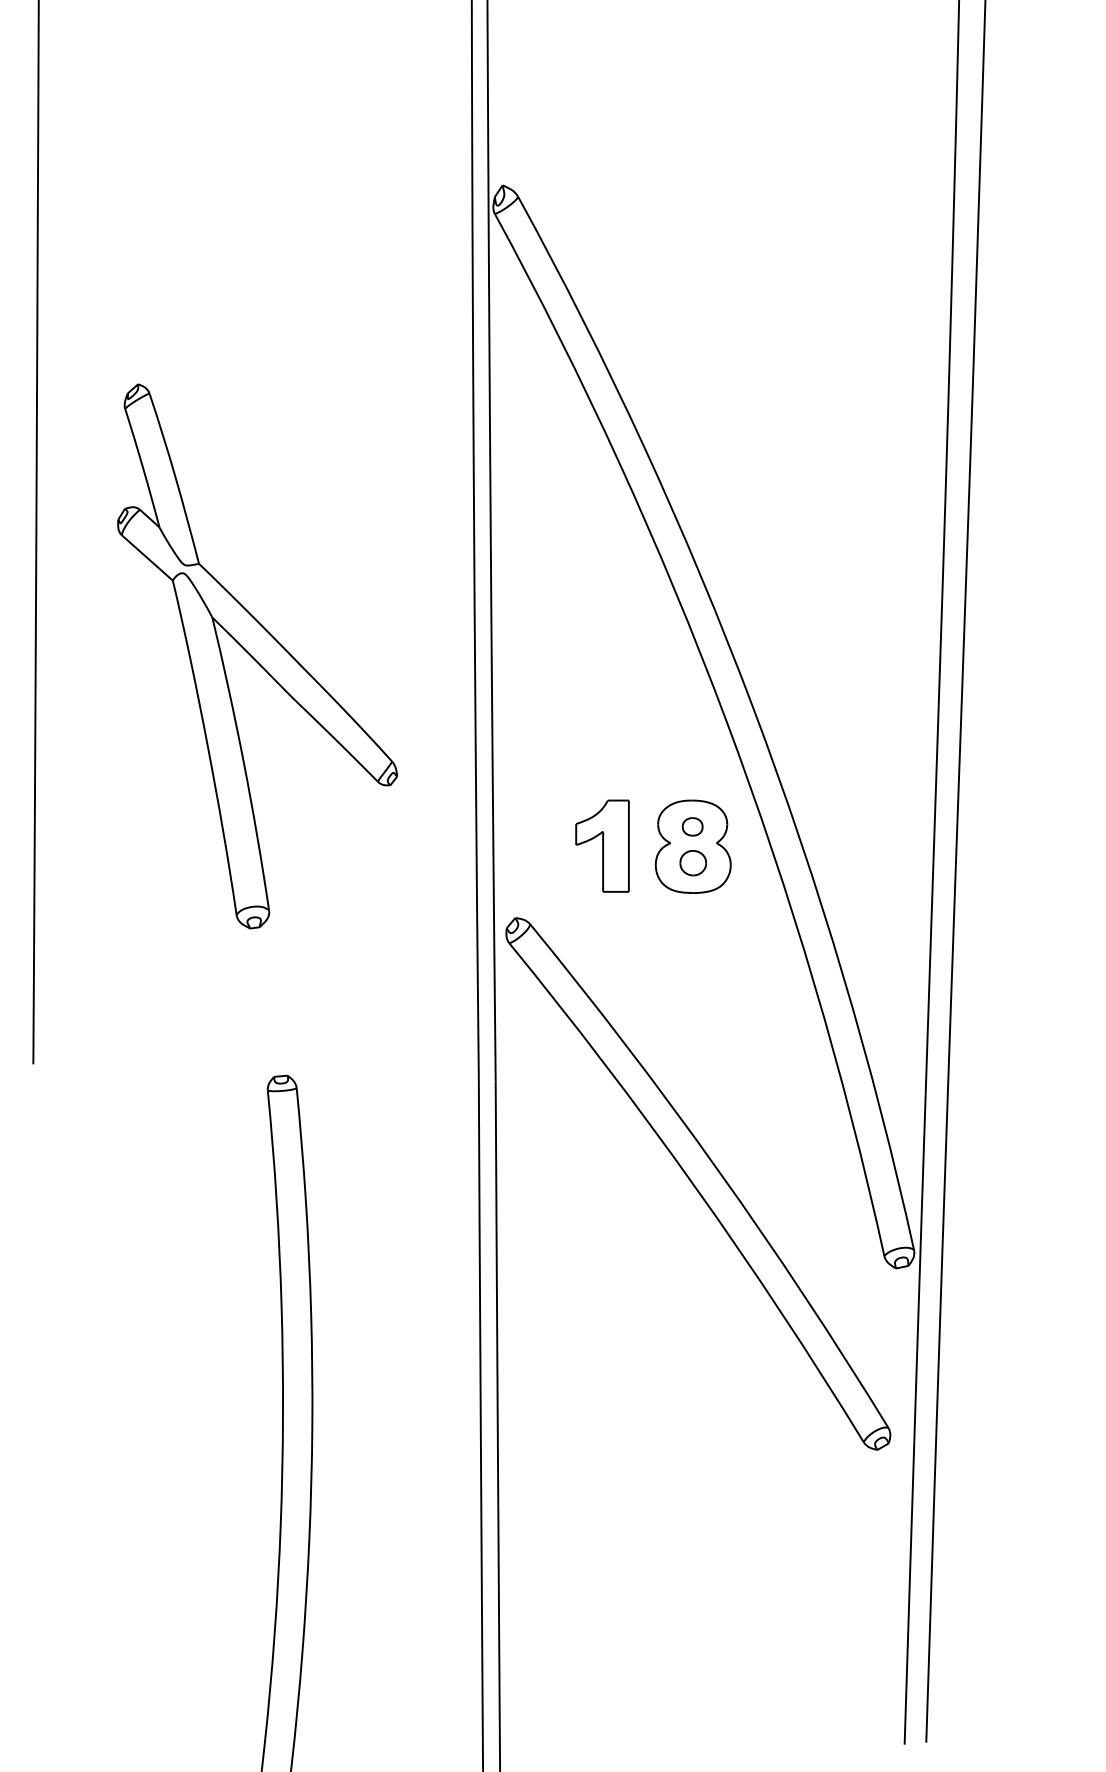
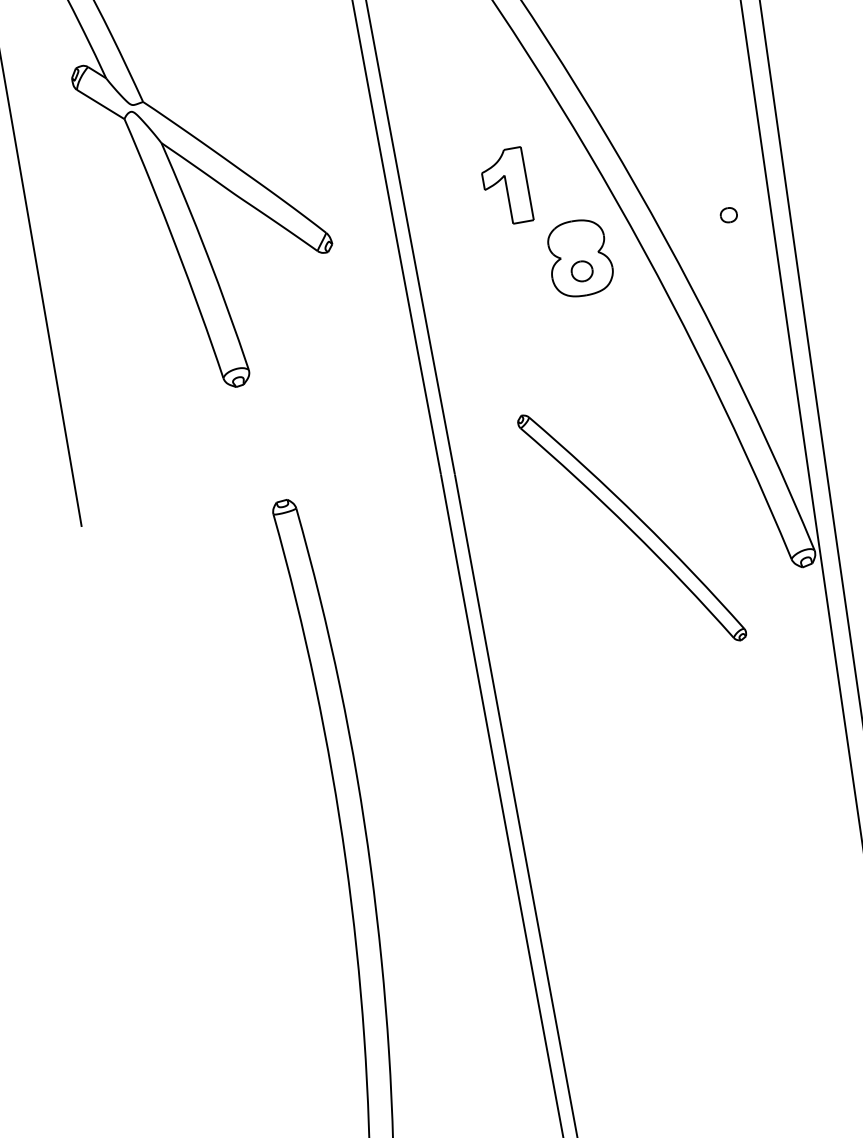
part: (692, 826) -> (728, 214), moved
part: (602, 845) -> (506, 186), moved
part: (698, 1183) -> (632, 527), size x0.6

